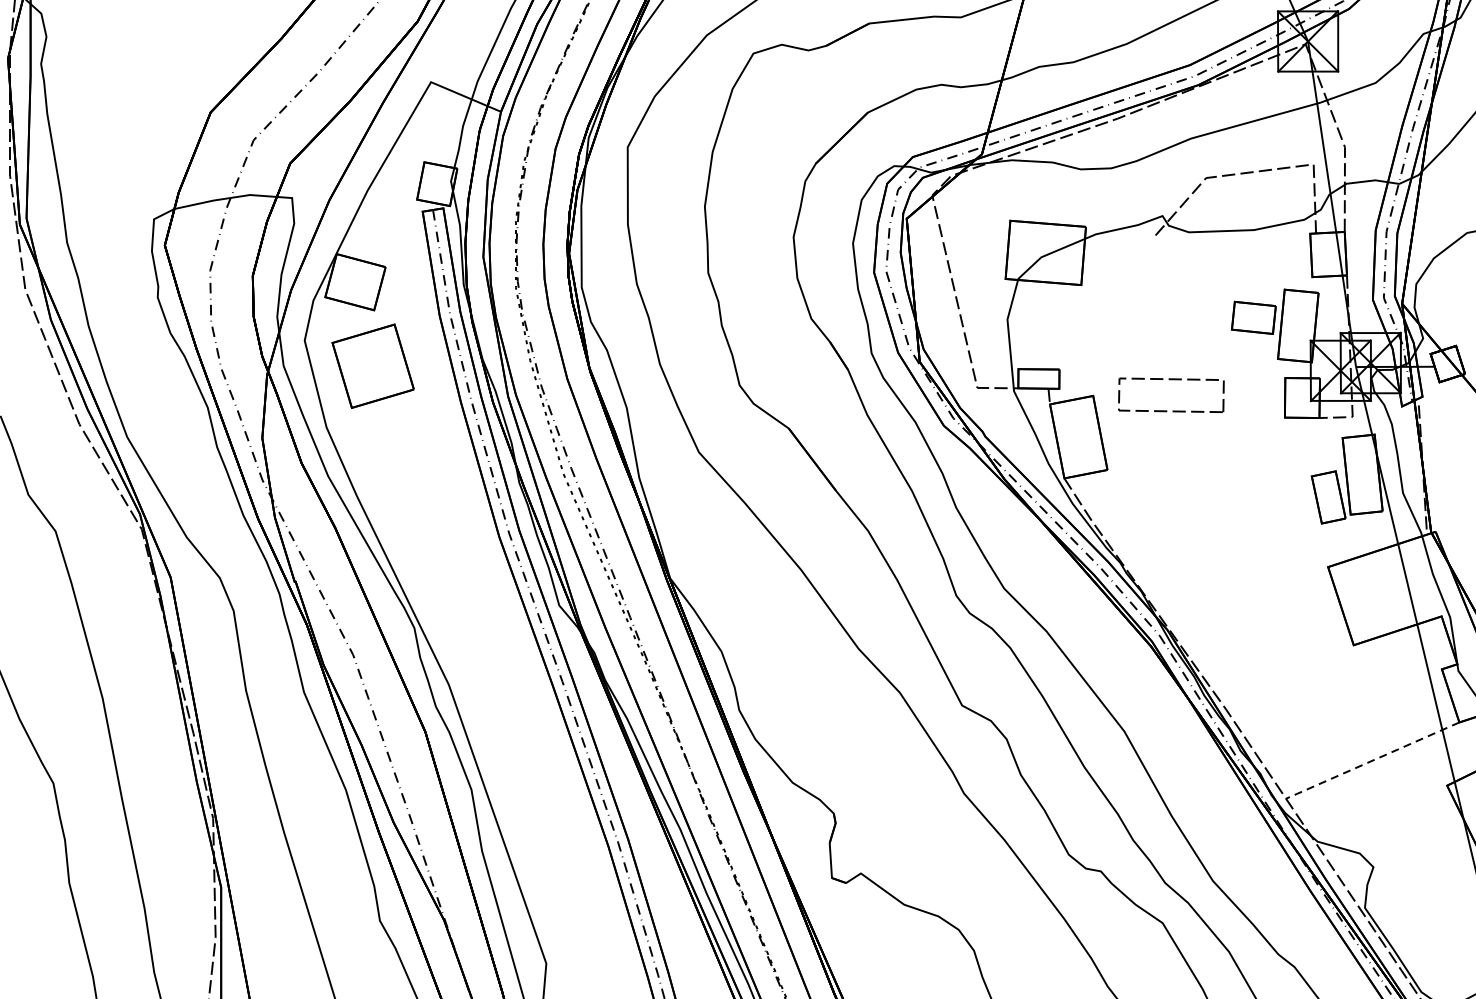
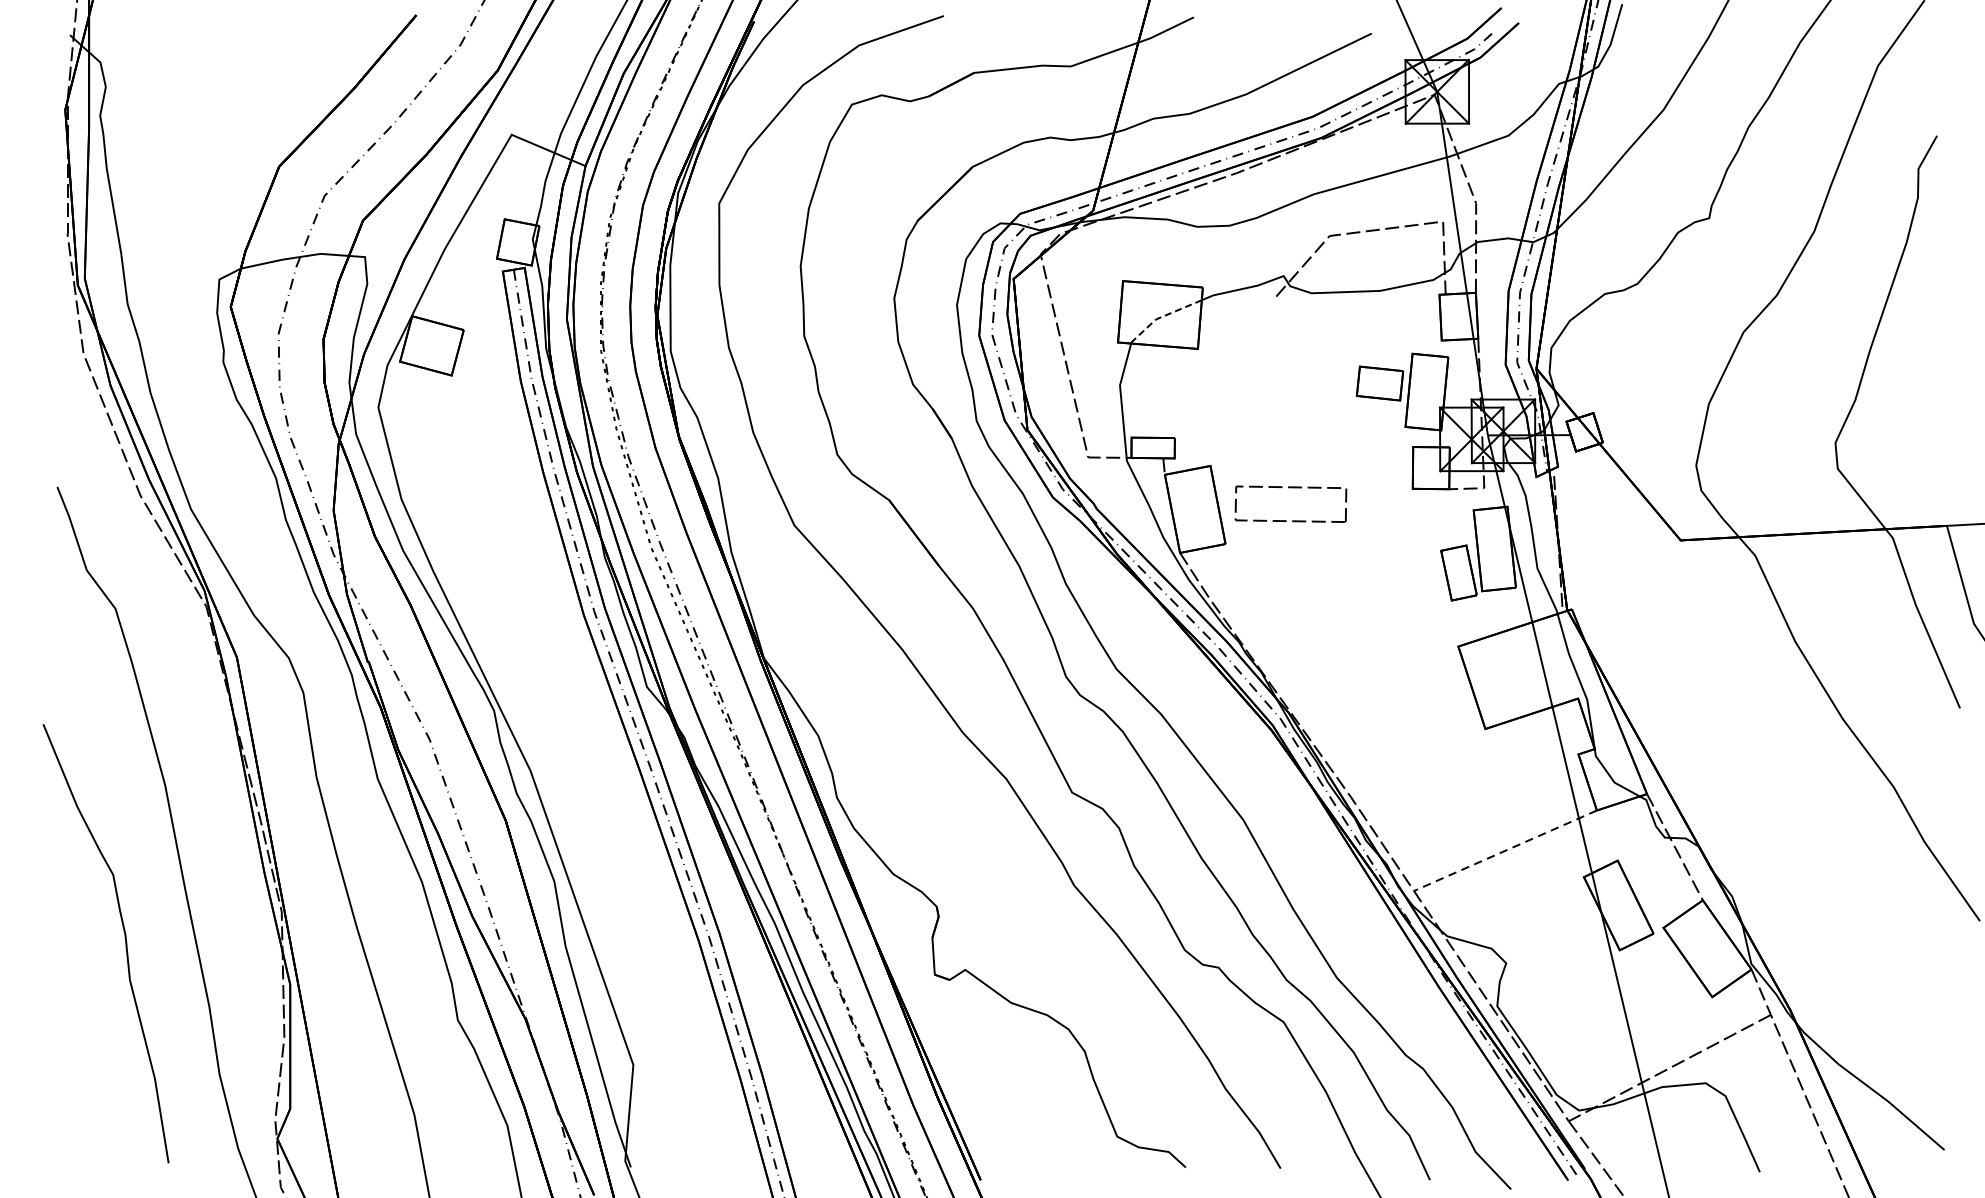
line: (1046, 255) -> (1161, 317), solid -> dashed
part: (373, 366) -> (450, 434), removed
part: (1170, 380) -> (1290, 488), moved

